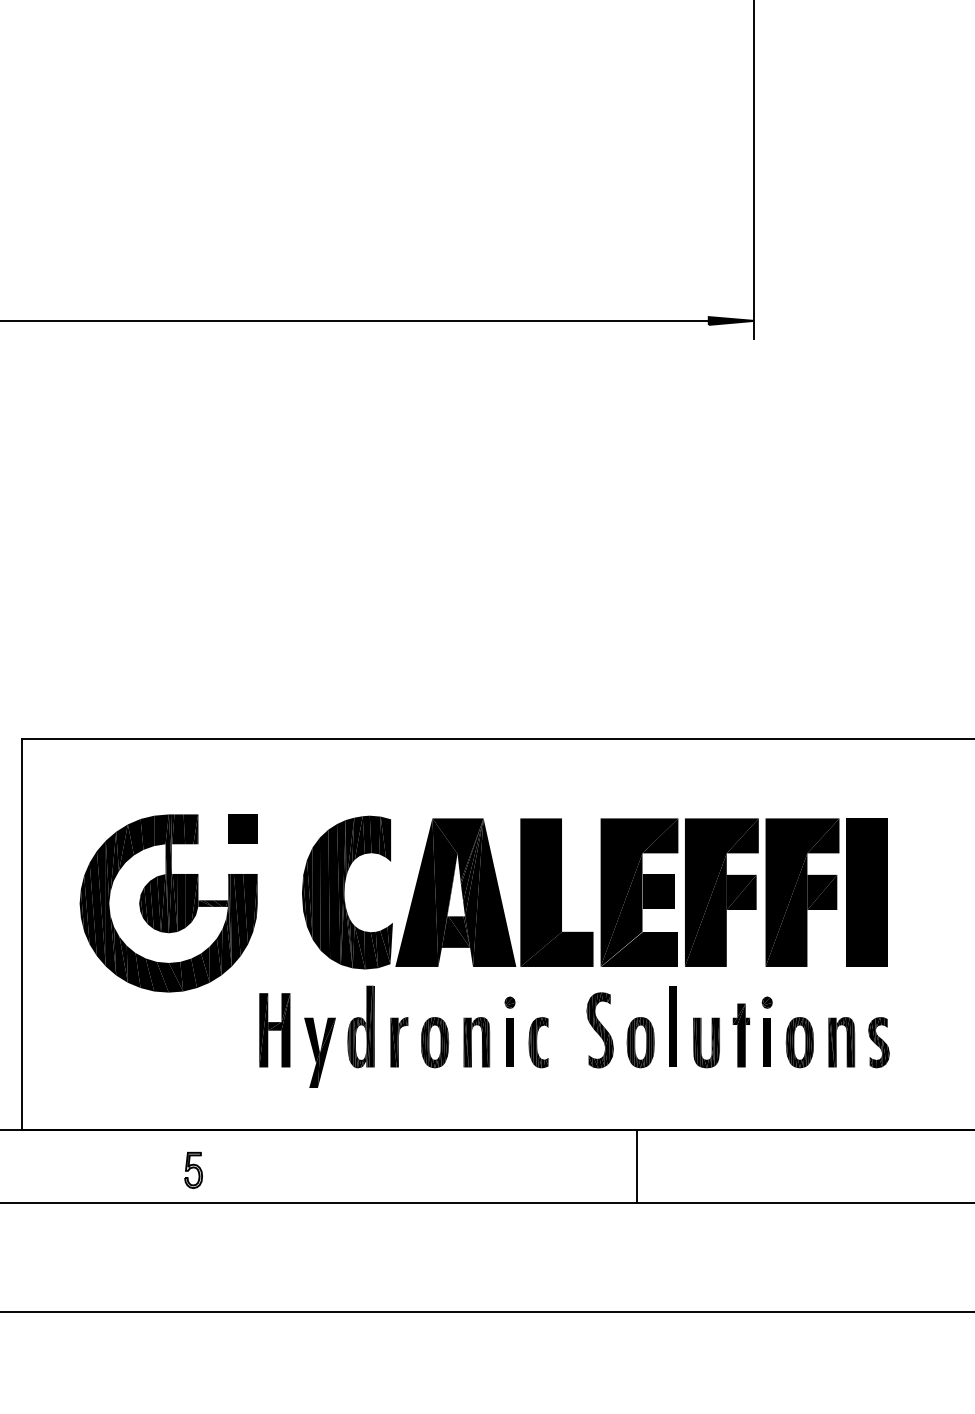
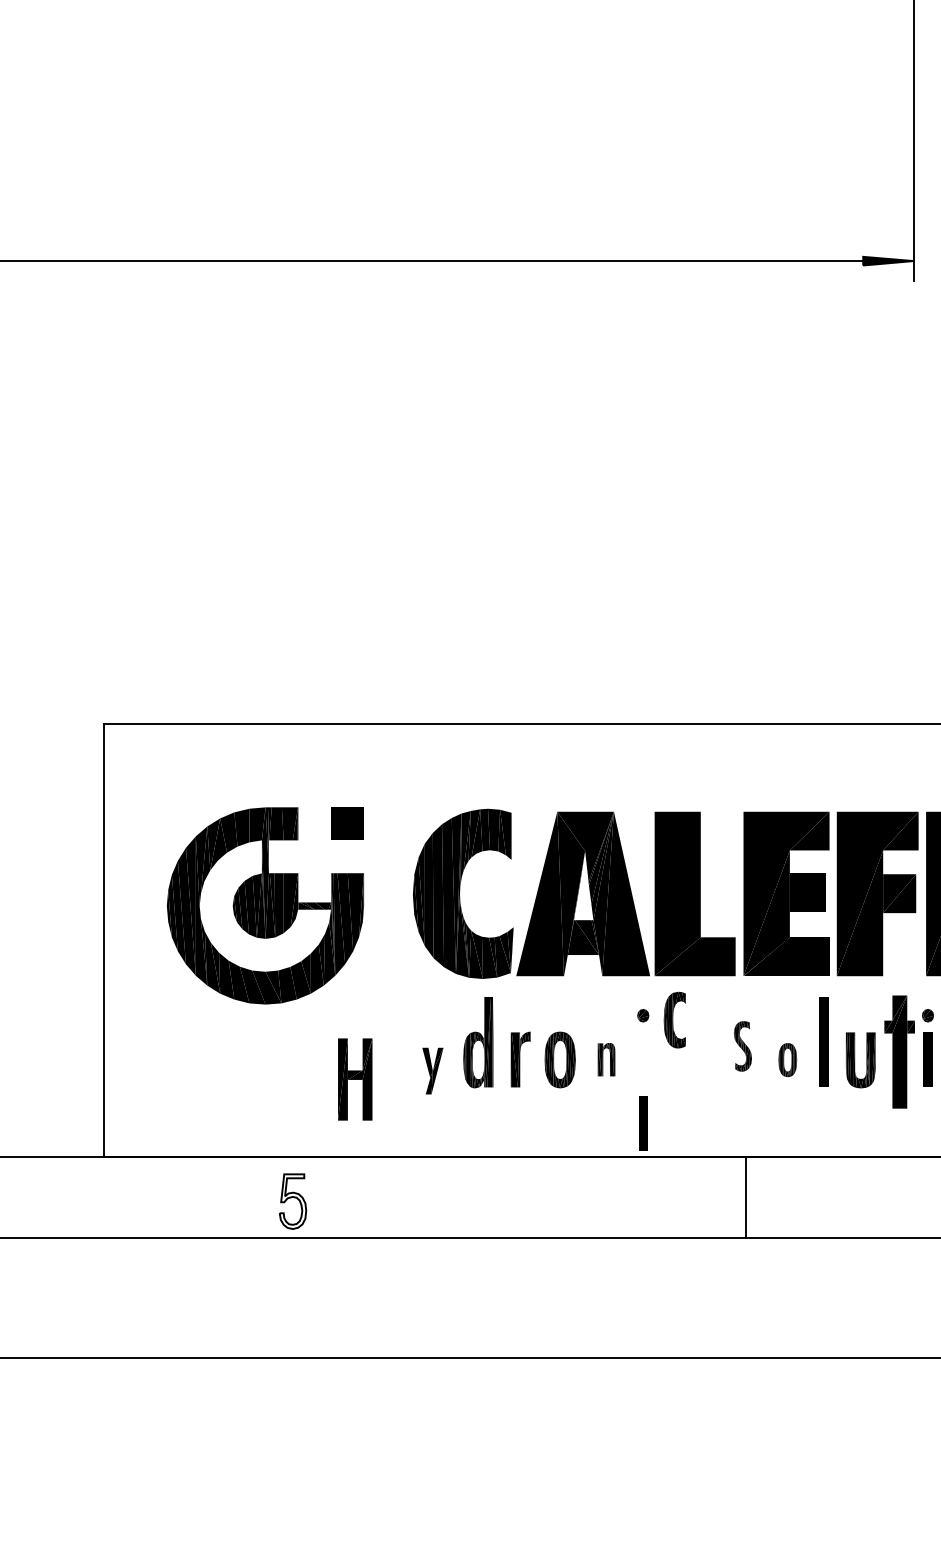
part: (274, 1030) -> (354, 1079), moved
part: (599, 1030) -> (742, 1046), size x0.6
part: (740, 1035) -> (898, 1052), size x1.6
part: (476, 1042) -> (606, 1059), size x0.6
part: (509, 1042) -> (642, 1122), moved
part: (538, 1042) -> (674, 1019), moved
part: (640, 1042) -> (787, 1059), size x0.6
part: (319, 1052) -> (432, 1070), size x0.6
line: (636, 1166) -> (745, 1197), moved
part: (193, 1169) -> (292, 1200), size x1.4

